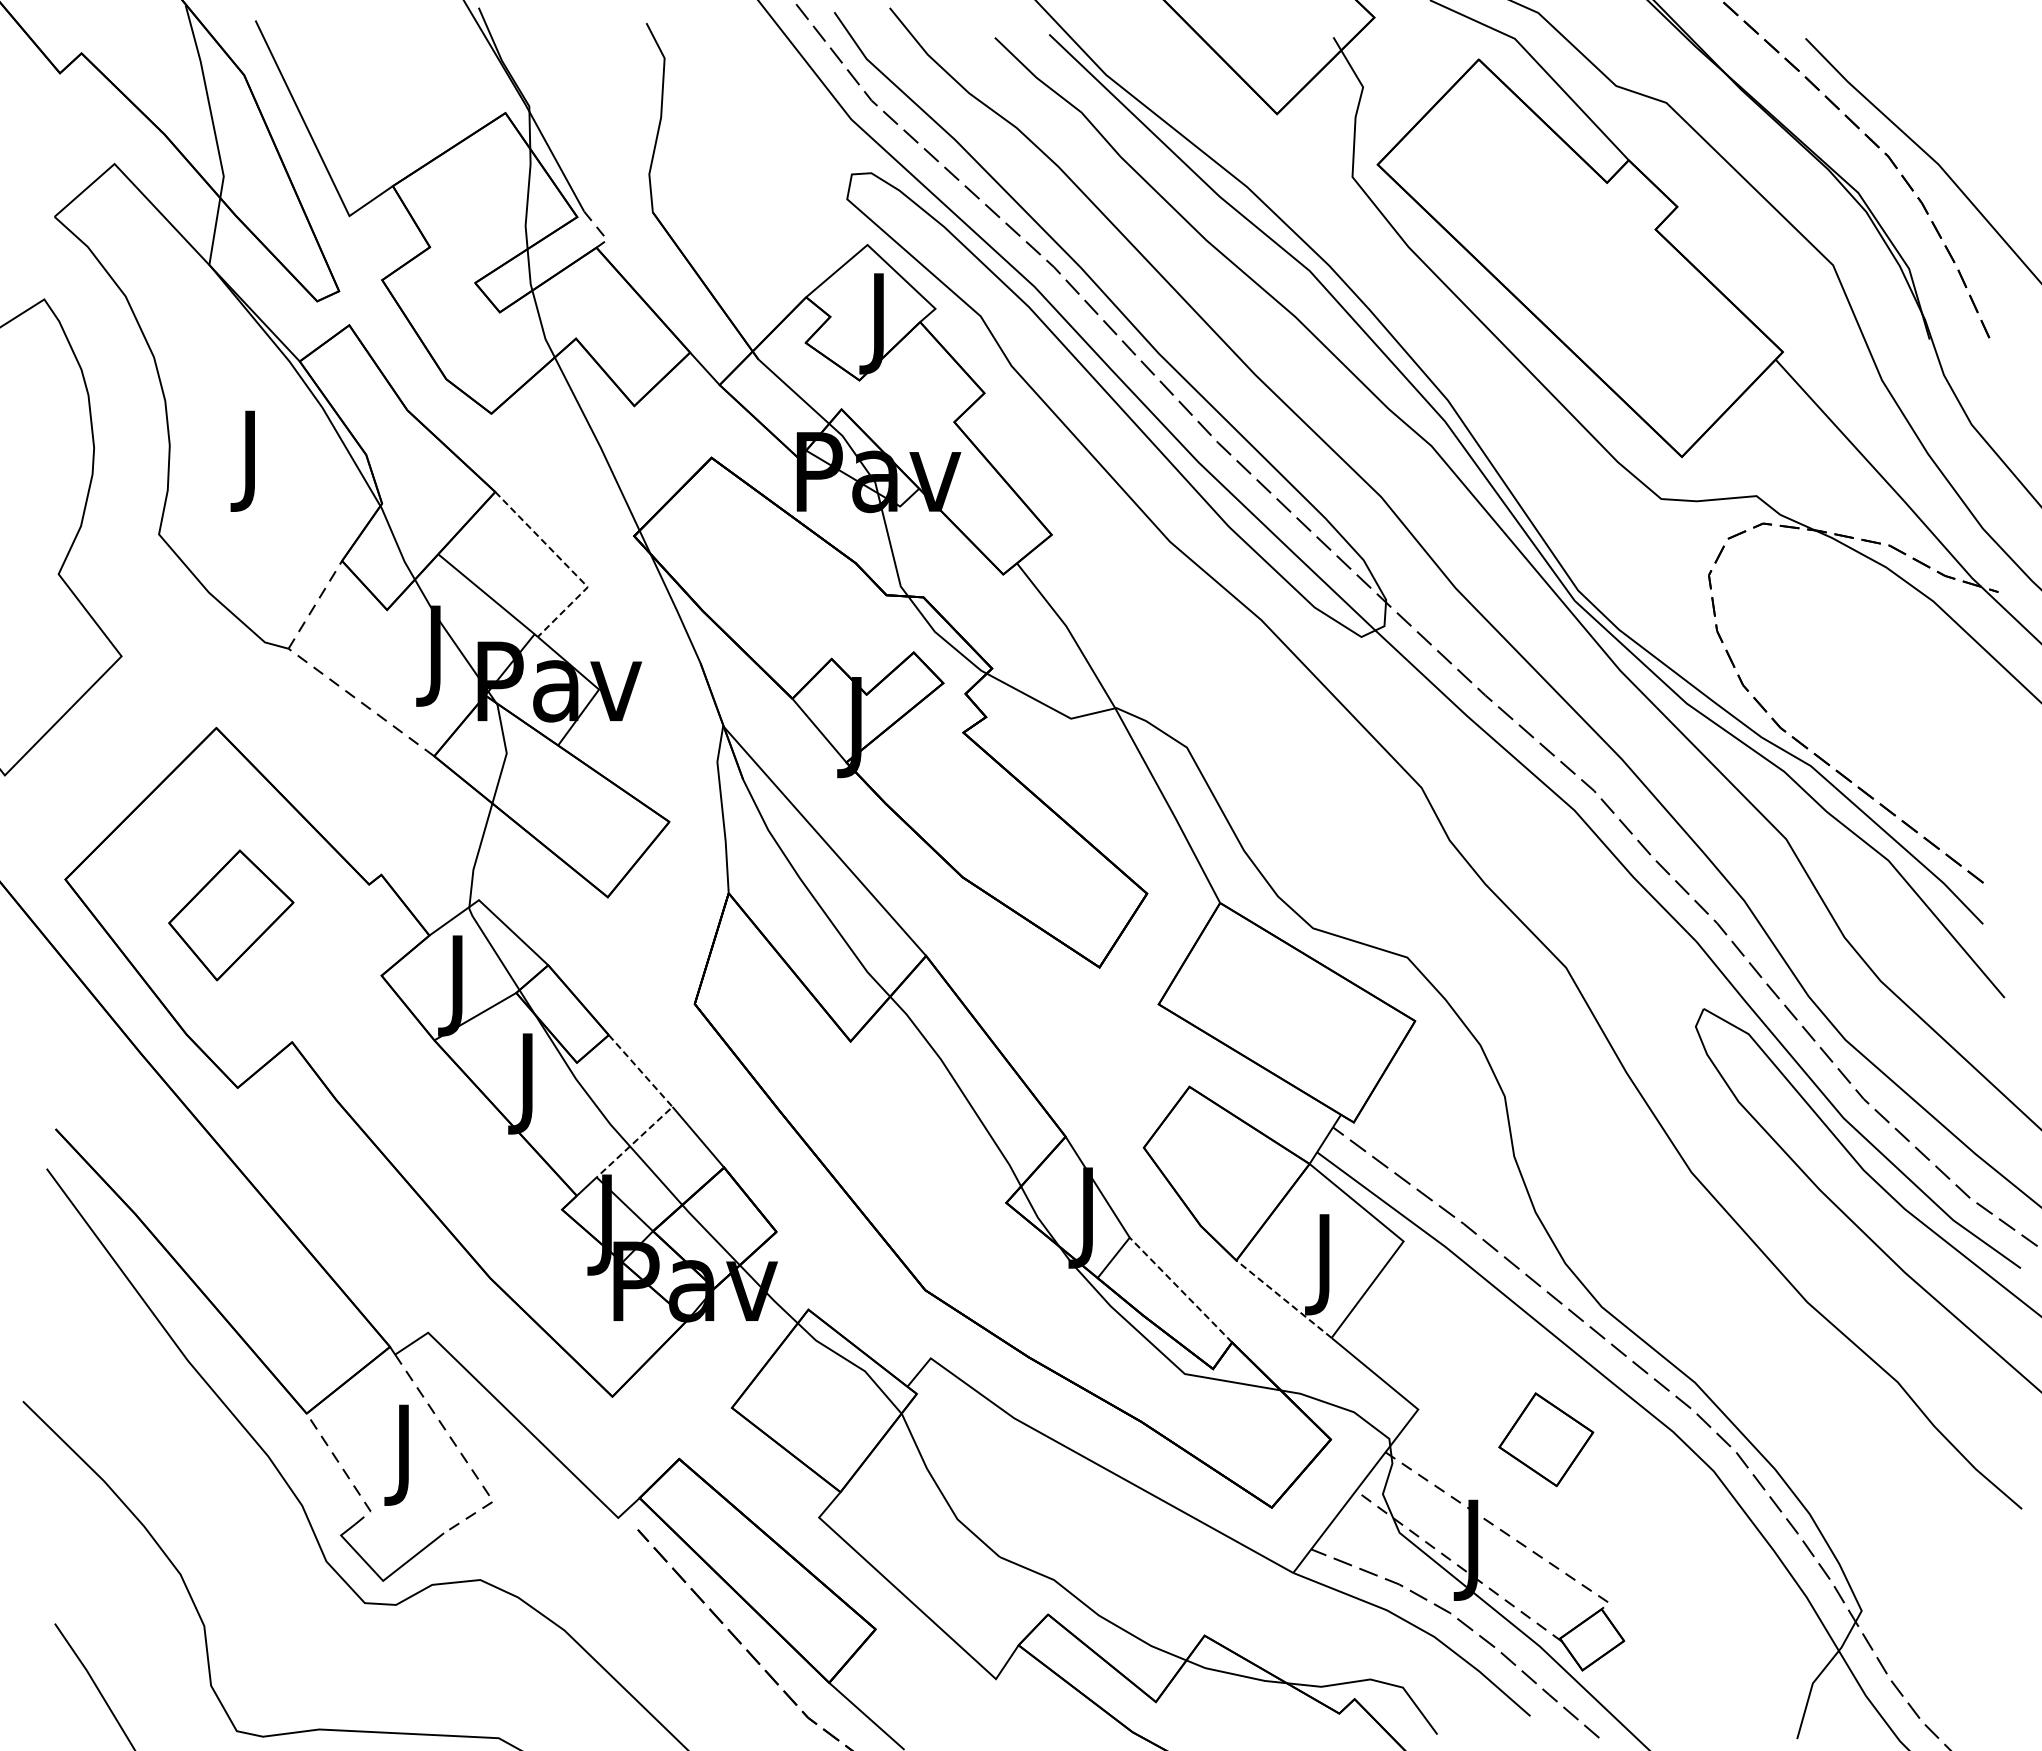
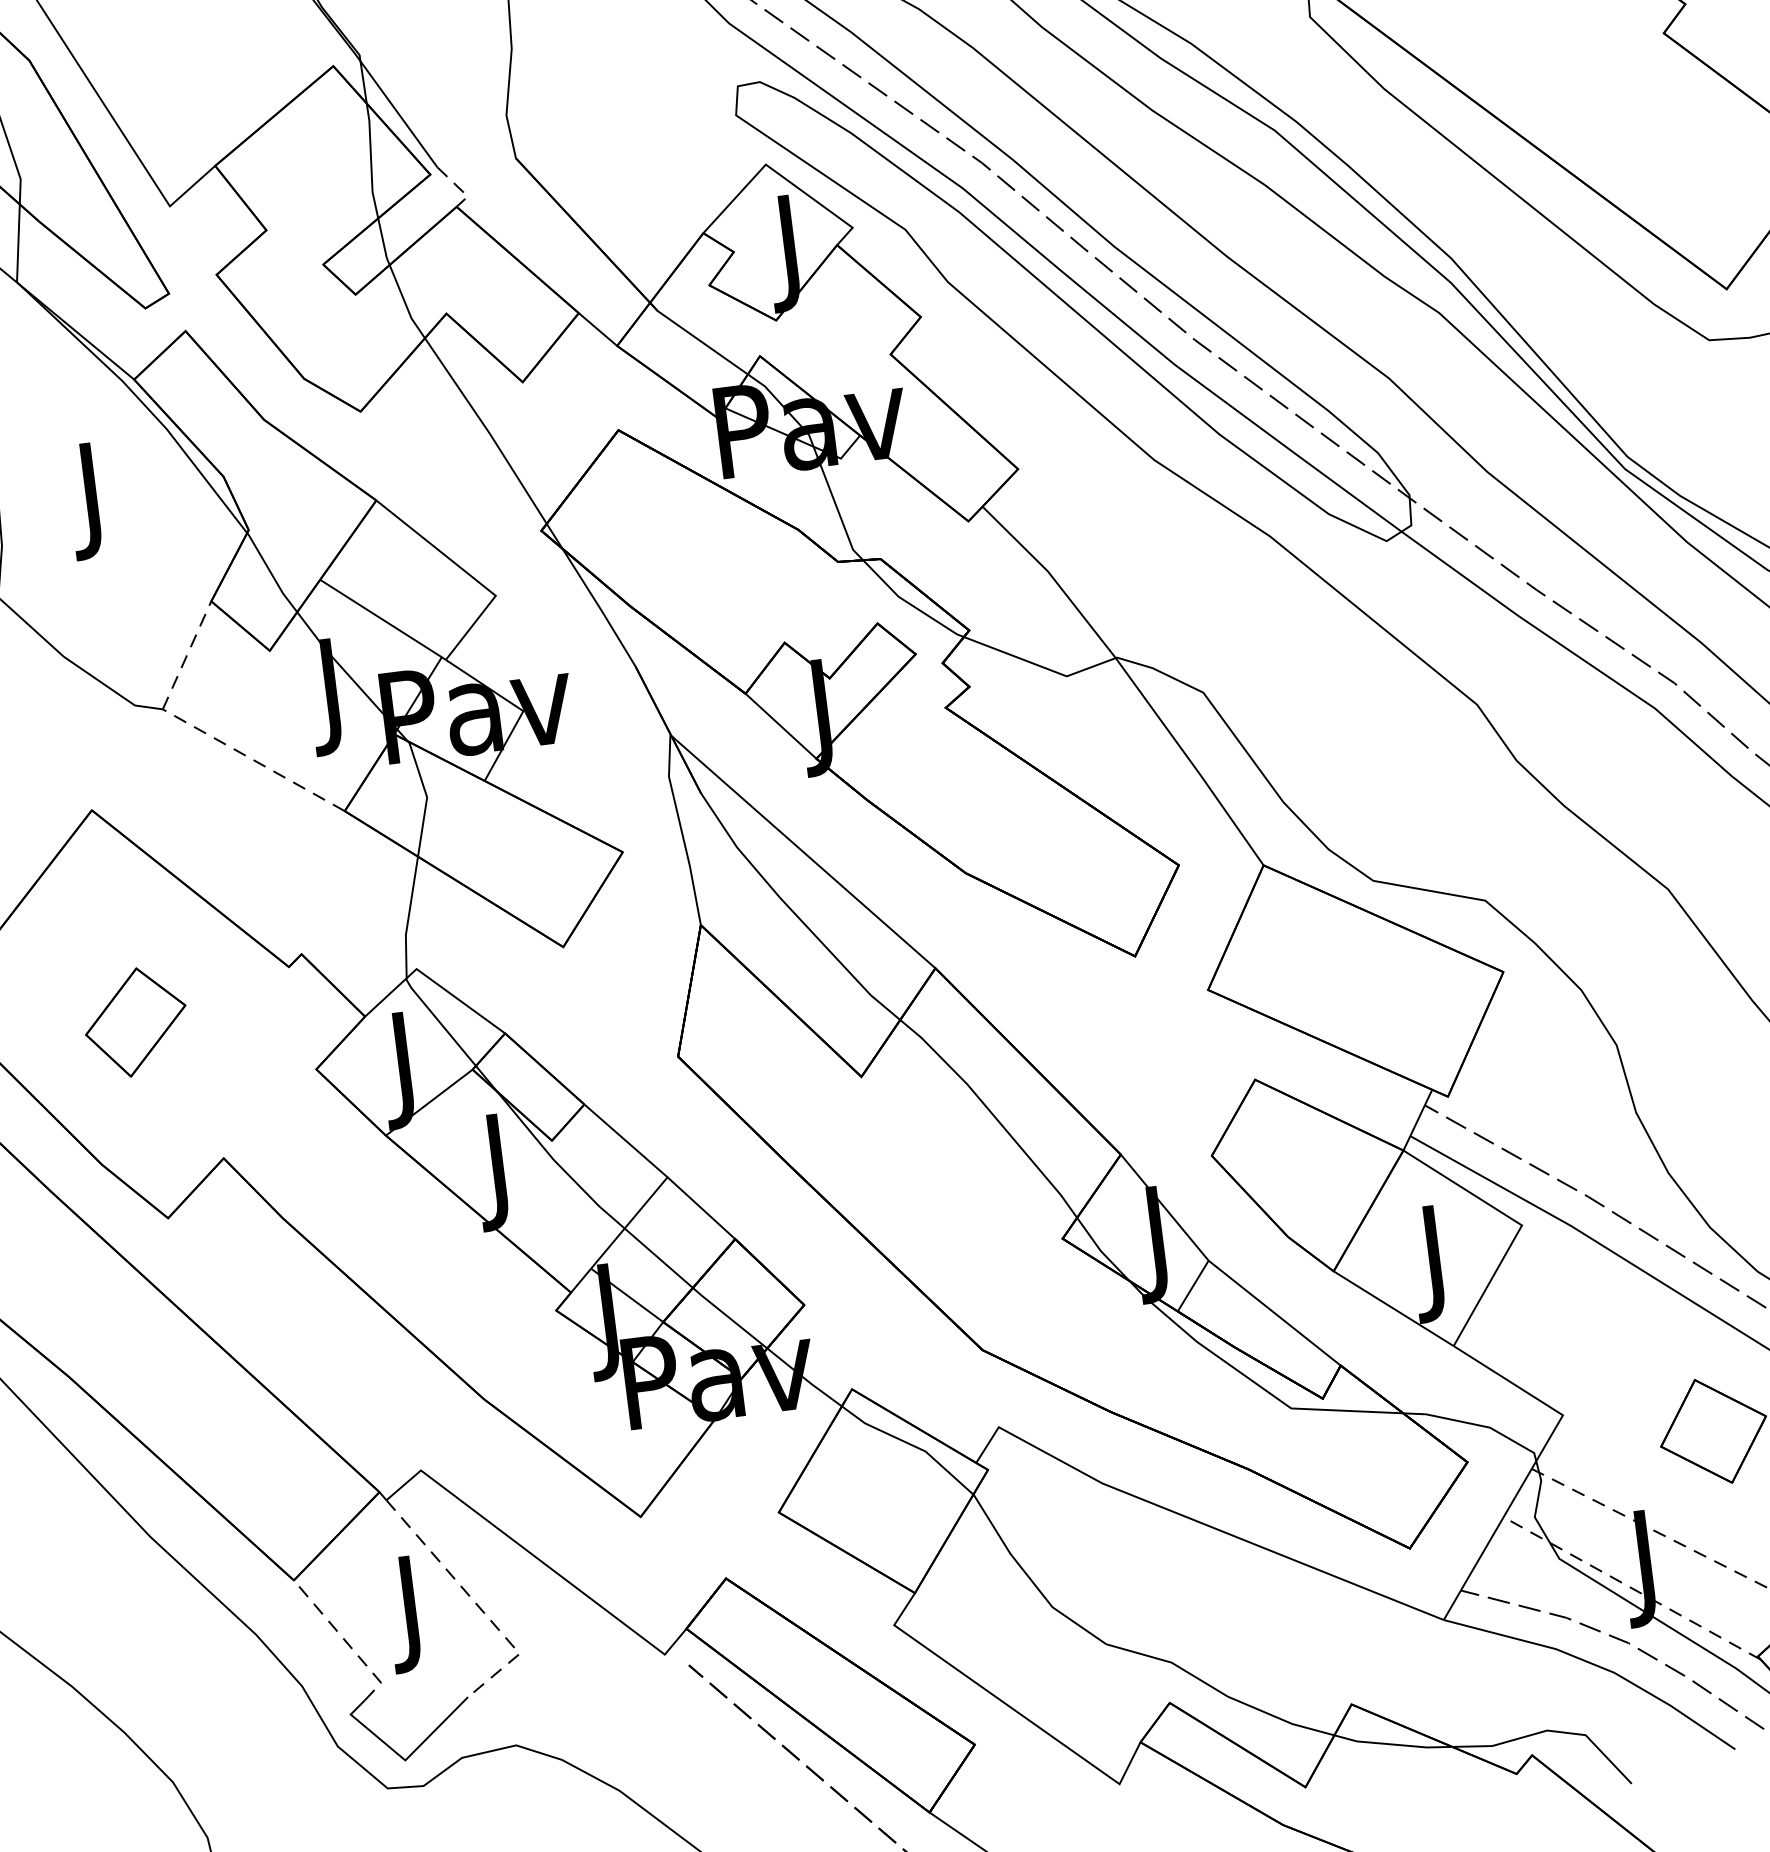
line: (566, 565) -> (468, 574), dashed -> solid
part: (231, 915) -> (136, 1022), size x0.71
line: (670, 1108) -> (665, 1179), dashed -> solid
line: (1180, 1289) -> (1274, 1312), dashed -> solid
line: (1283, 1298) -> (1393, 1307), dashed -> solid

